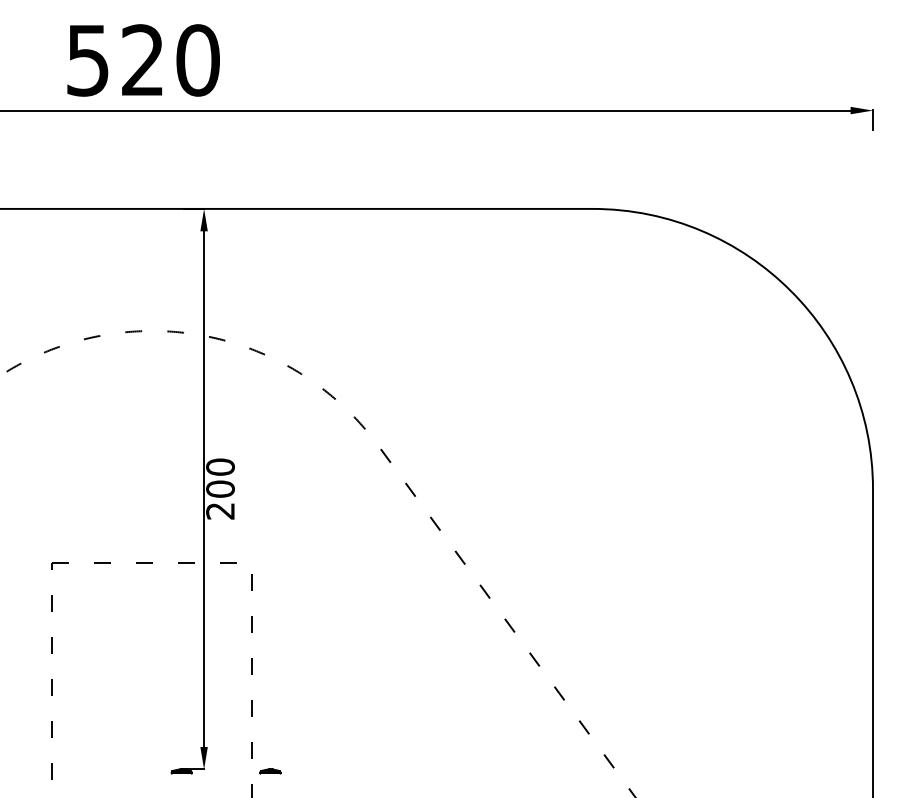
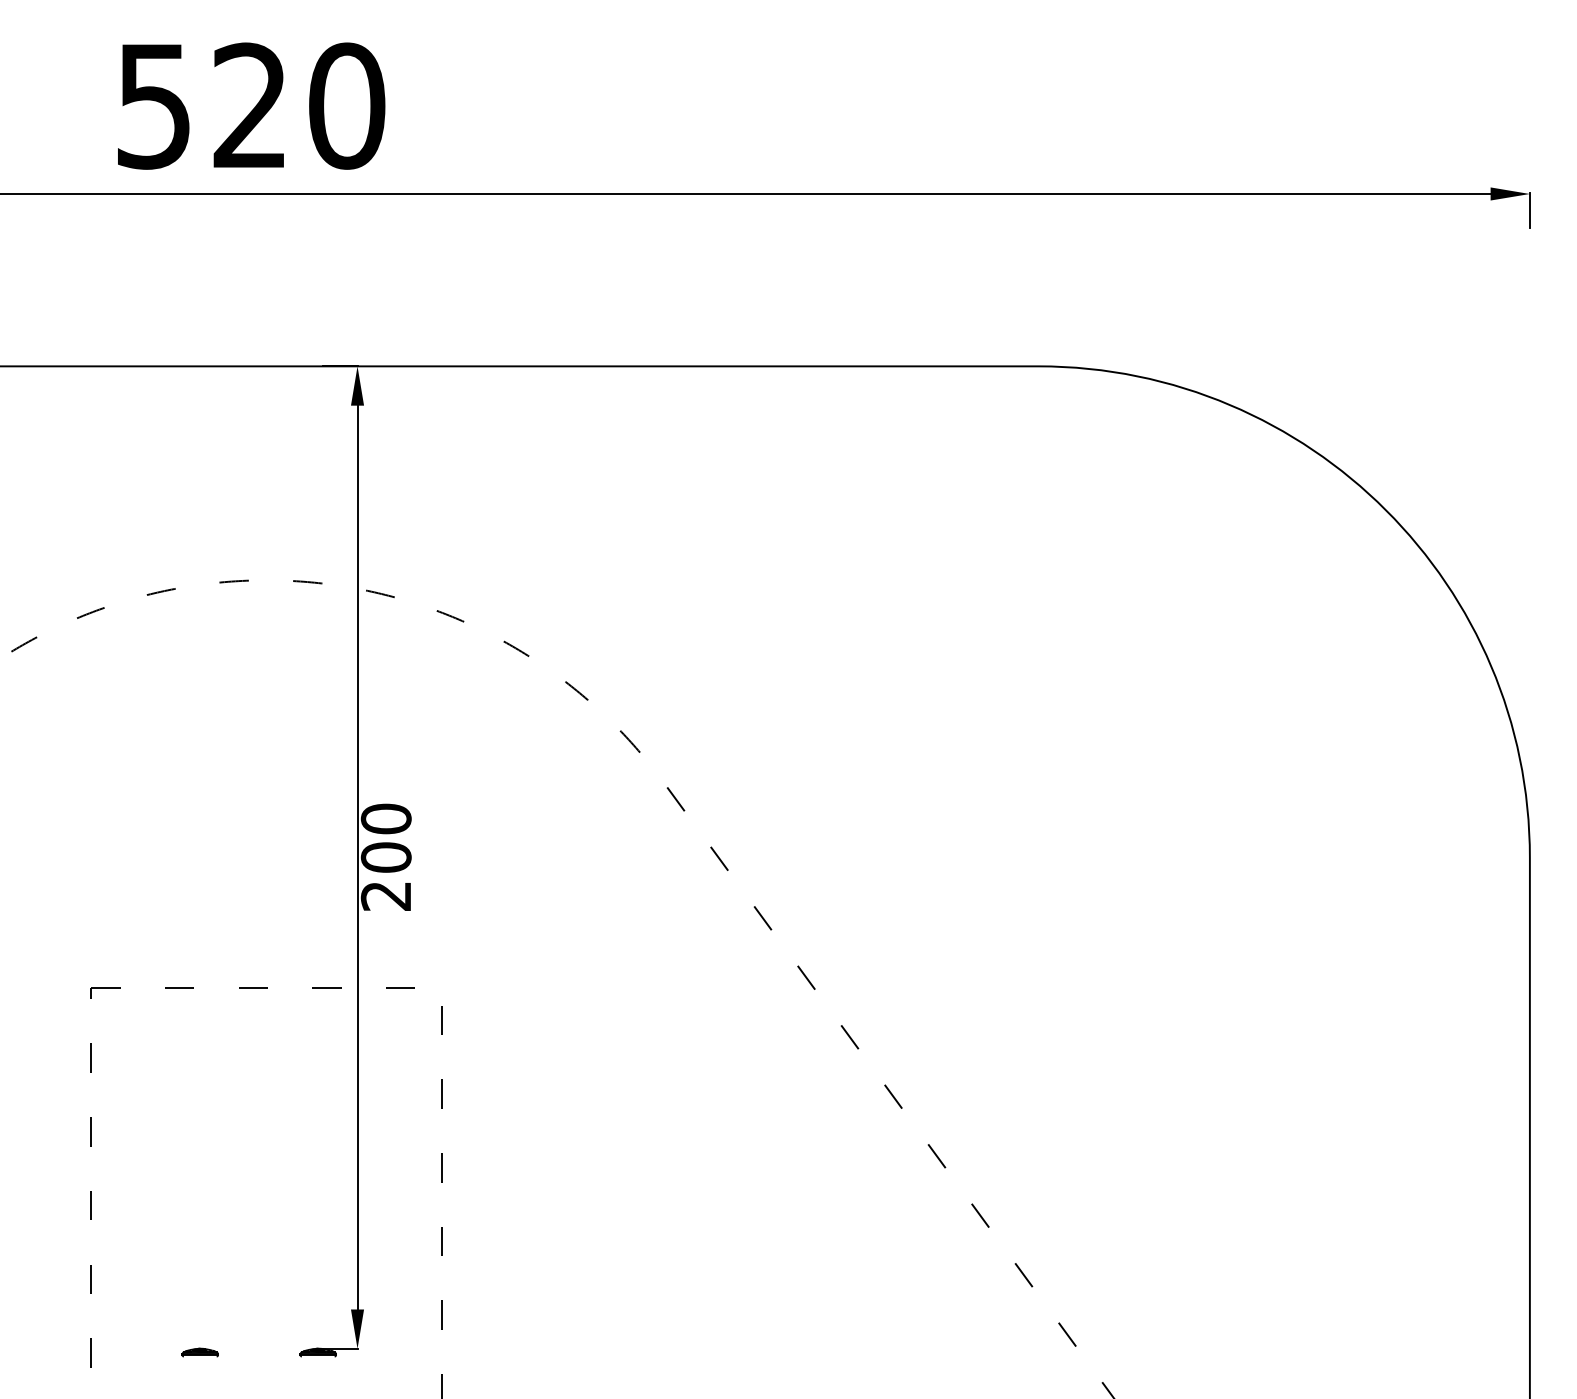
part: (270, 771) -> (200, 1352), moved

